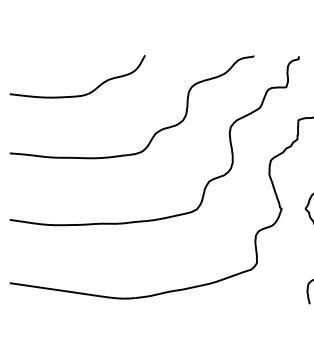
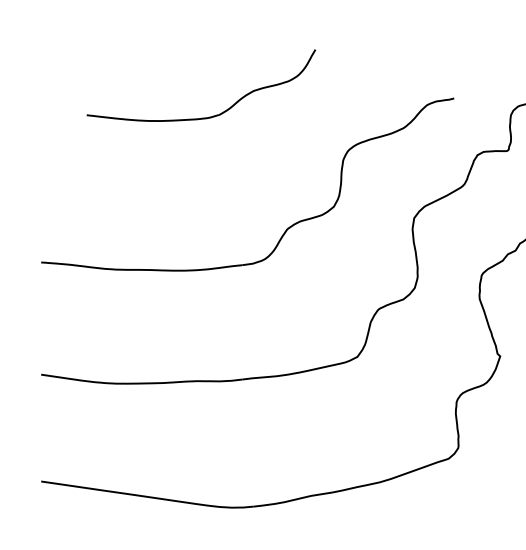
part: (82, 94) -> (209, 115), moved

